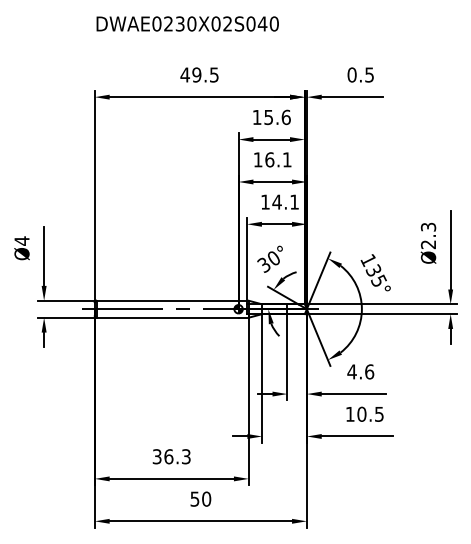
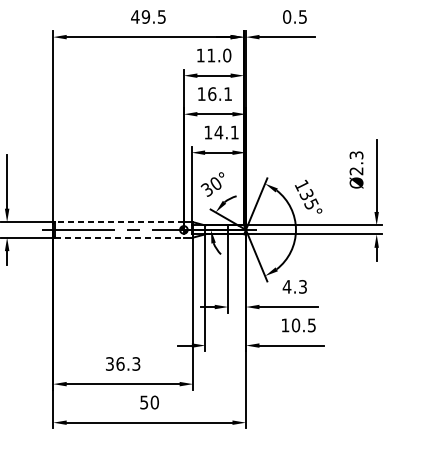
text: (277, 117) -> (219, 55), 15.6 -> 11.0
line: (167, 300) -> (119, 221), solid -> dashed
line: (168, 317) -> (120, 237), solid -> dashed
text: (369, 371) -> (302, 286), 4.6 -> 4.3

